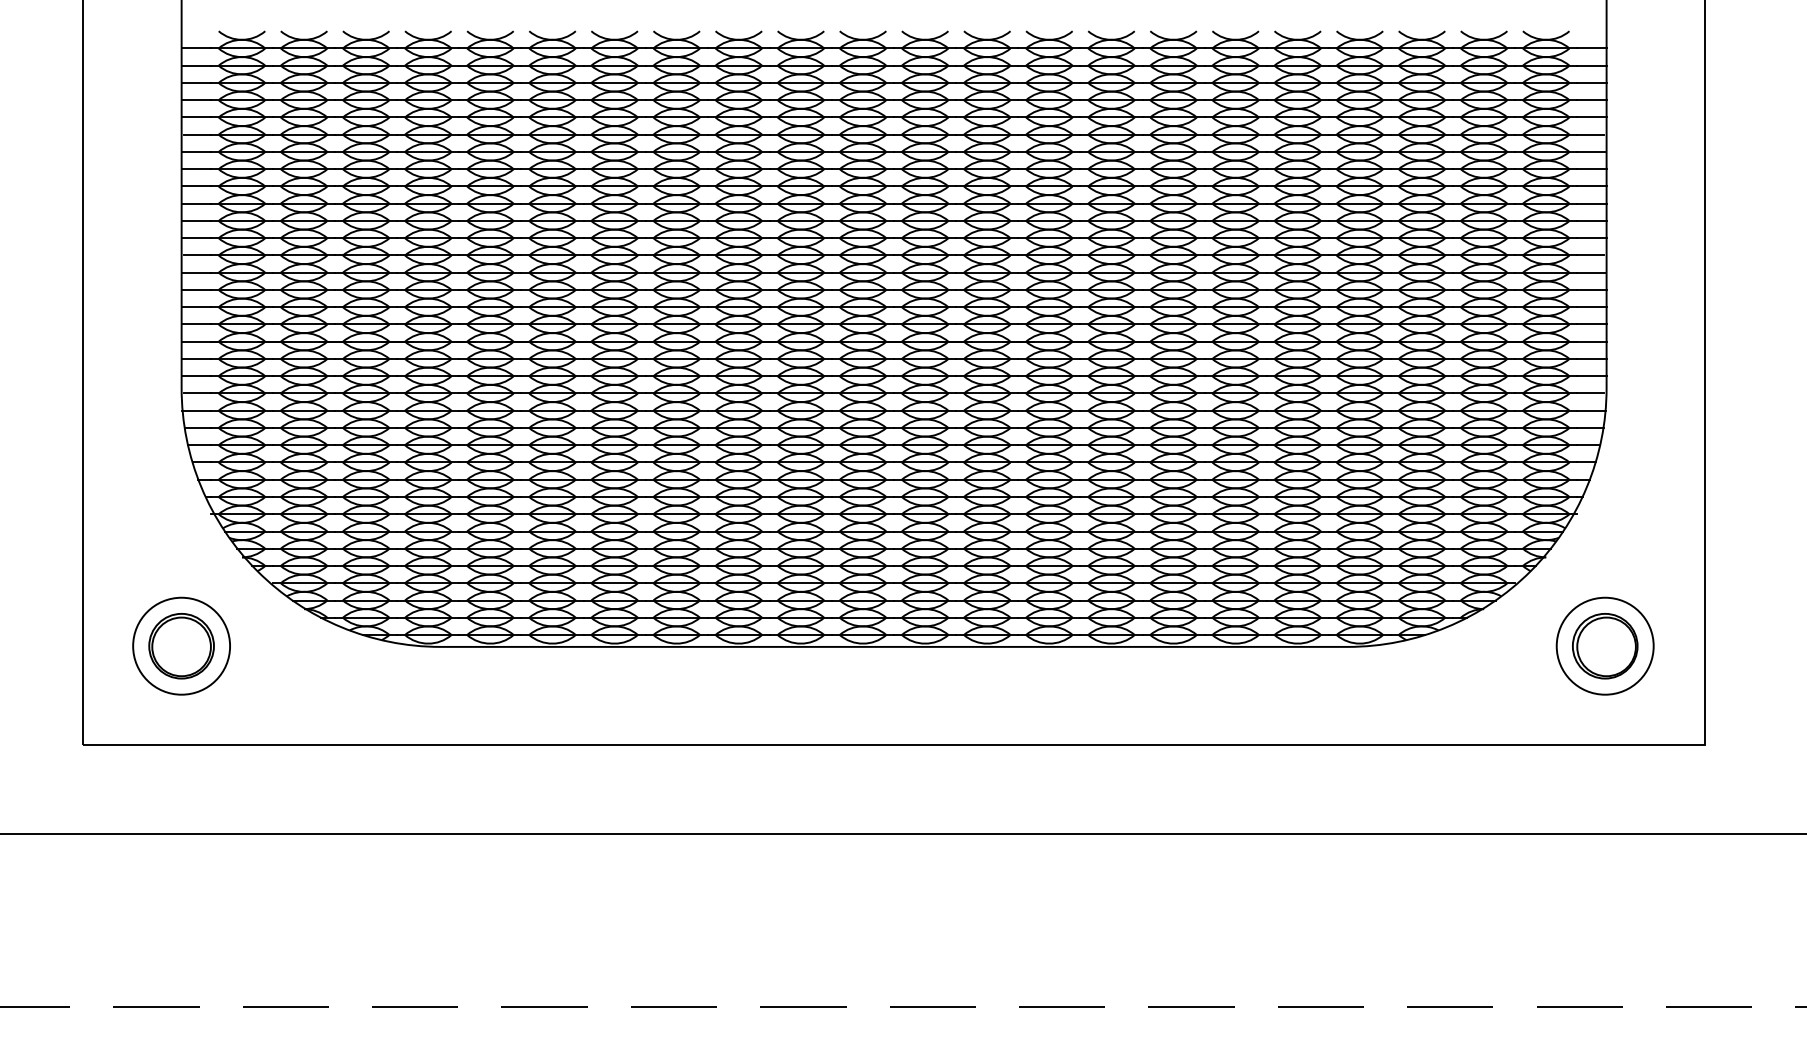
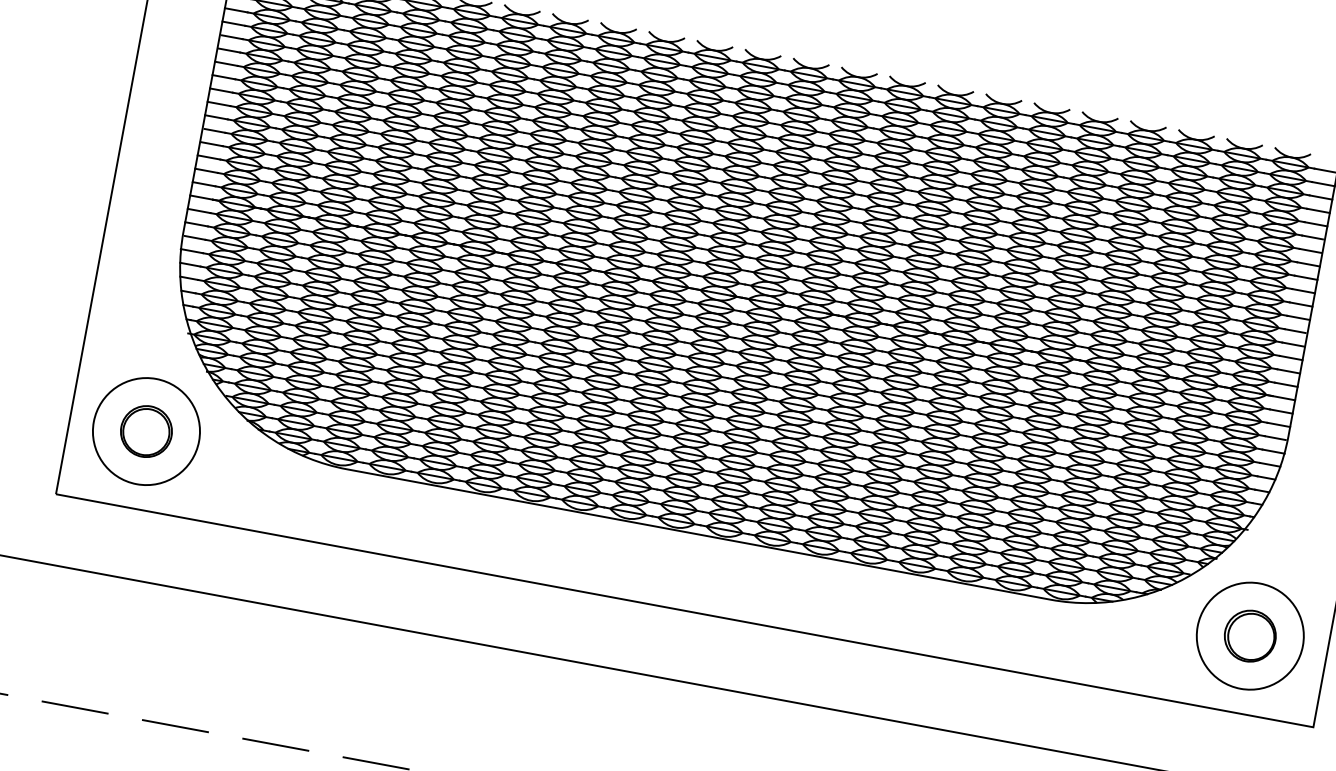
circle: (181, 645) -> (146, 431), size x1.4
circle: (1604, 645) -> (1249, 635), size x1.4

